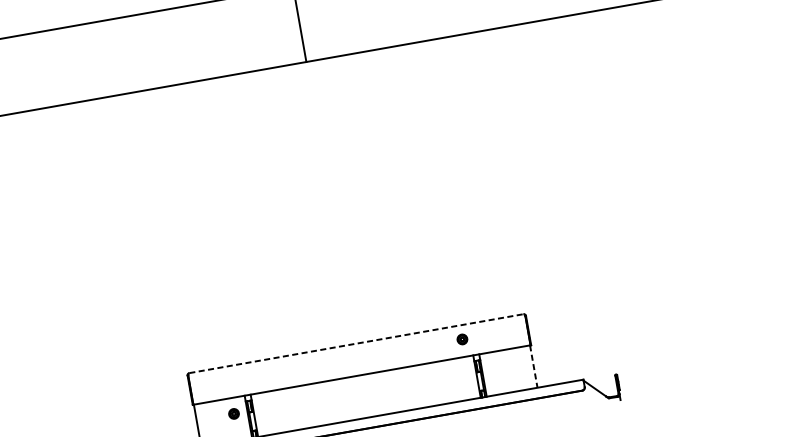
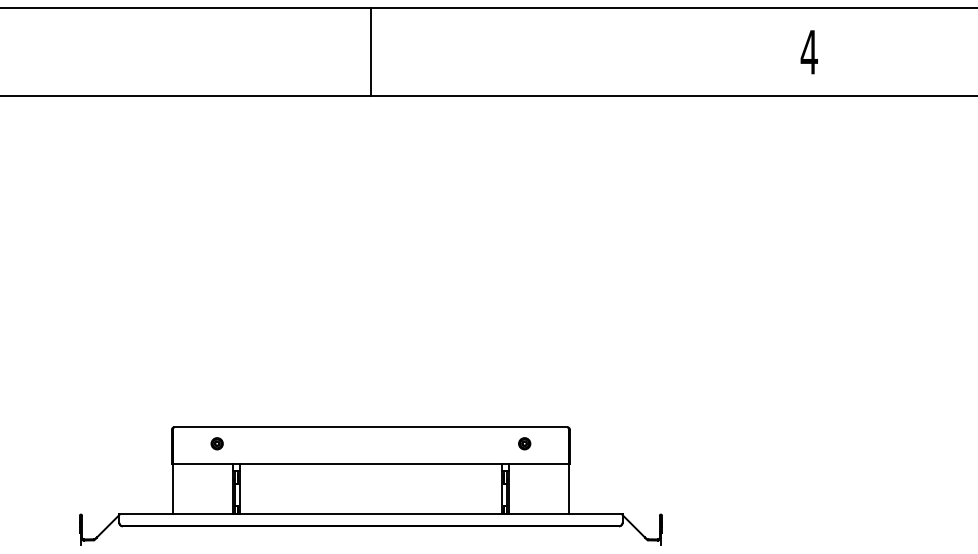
part: (462, 339) -> (524, 443), moved
line: (356, 343) -> (370, 427), dashed -> solid
line: (533, 366) -> (568, 489), dashed -> solid
part: (233, 413) -> (216, 443), moved

